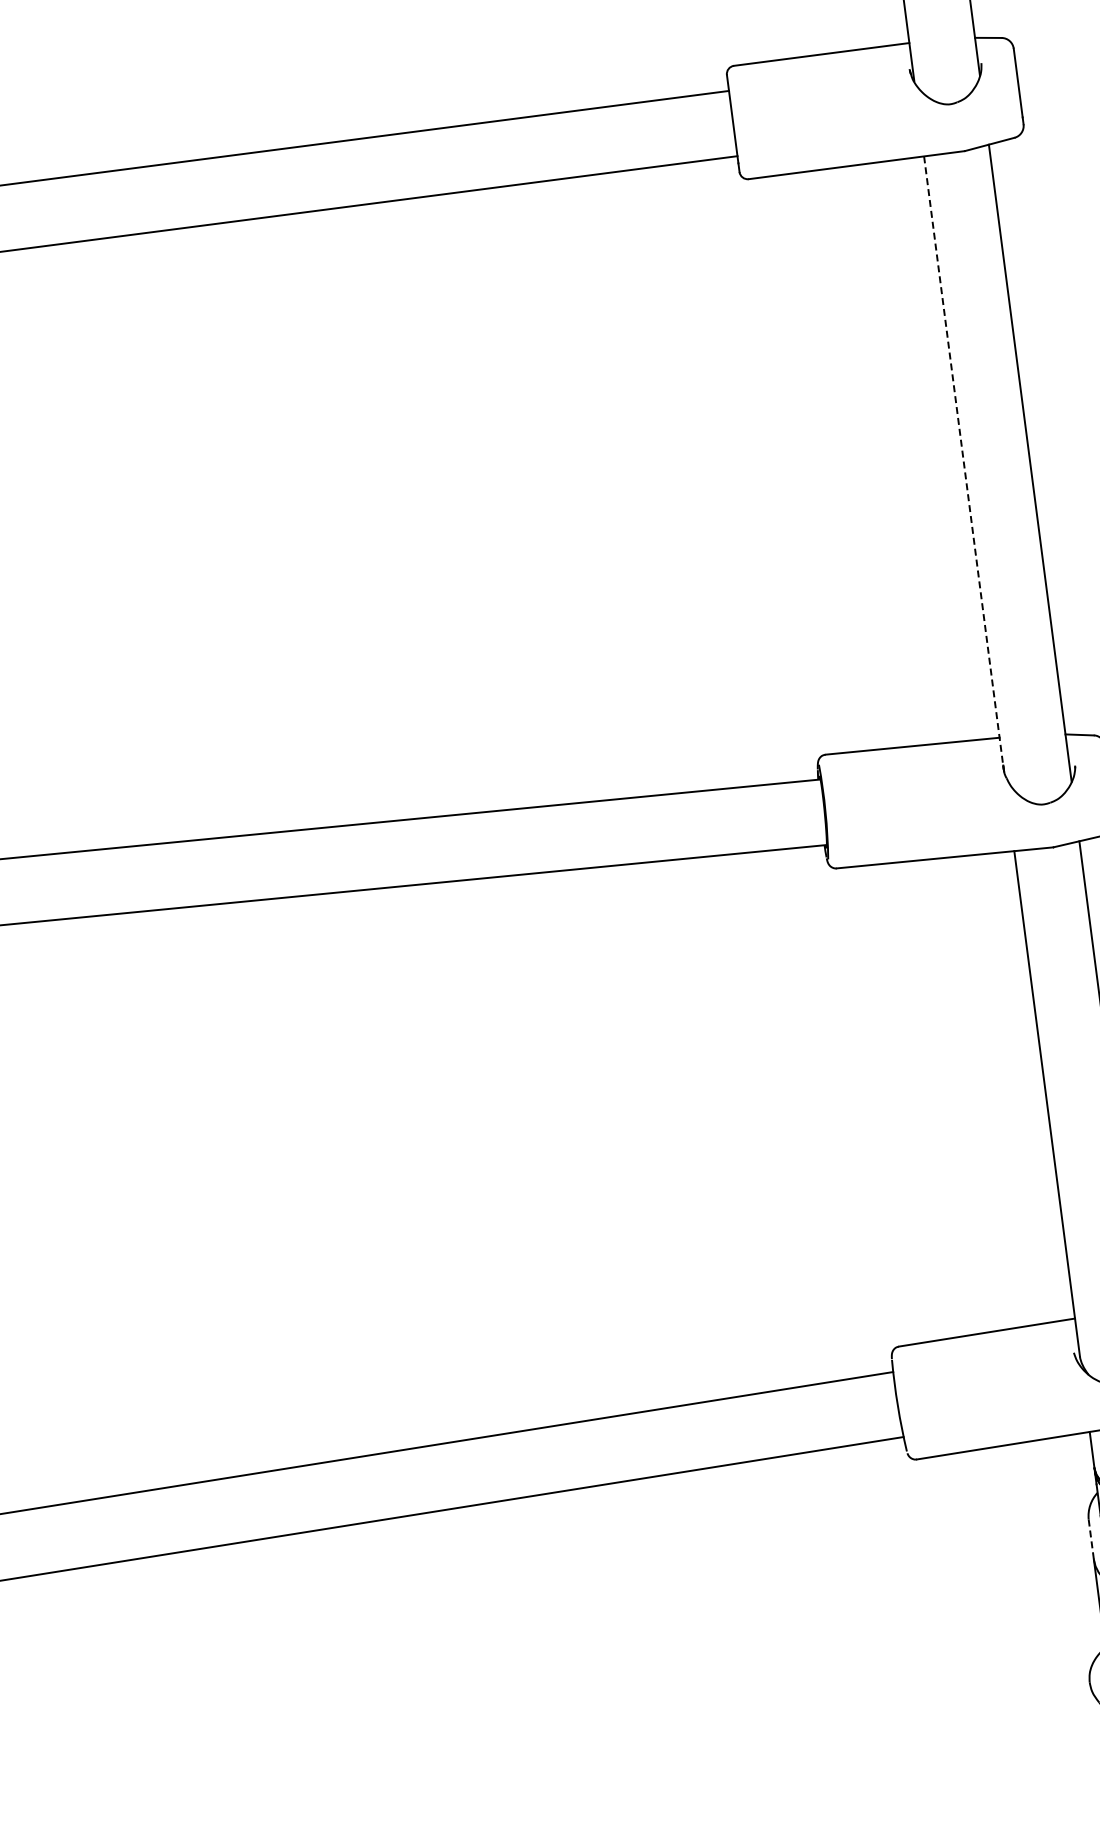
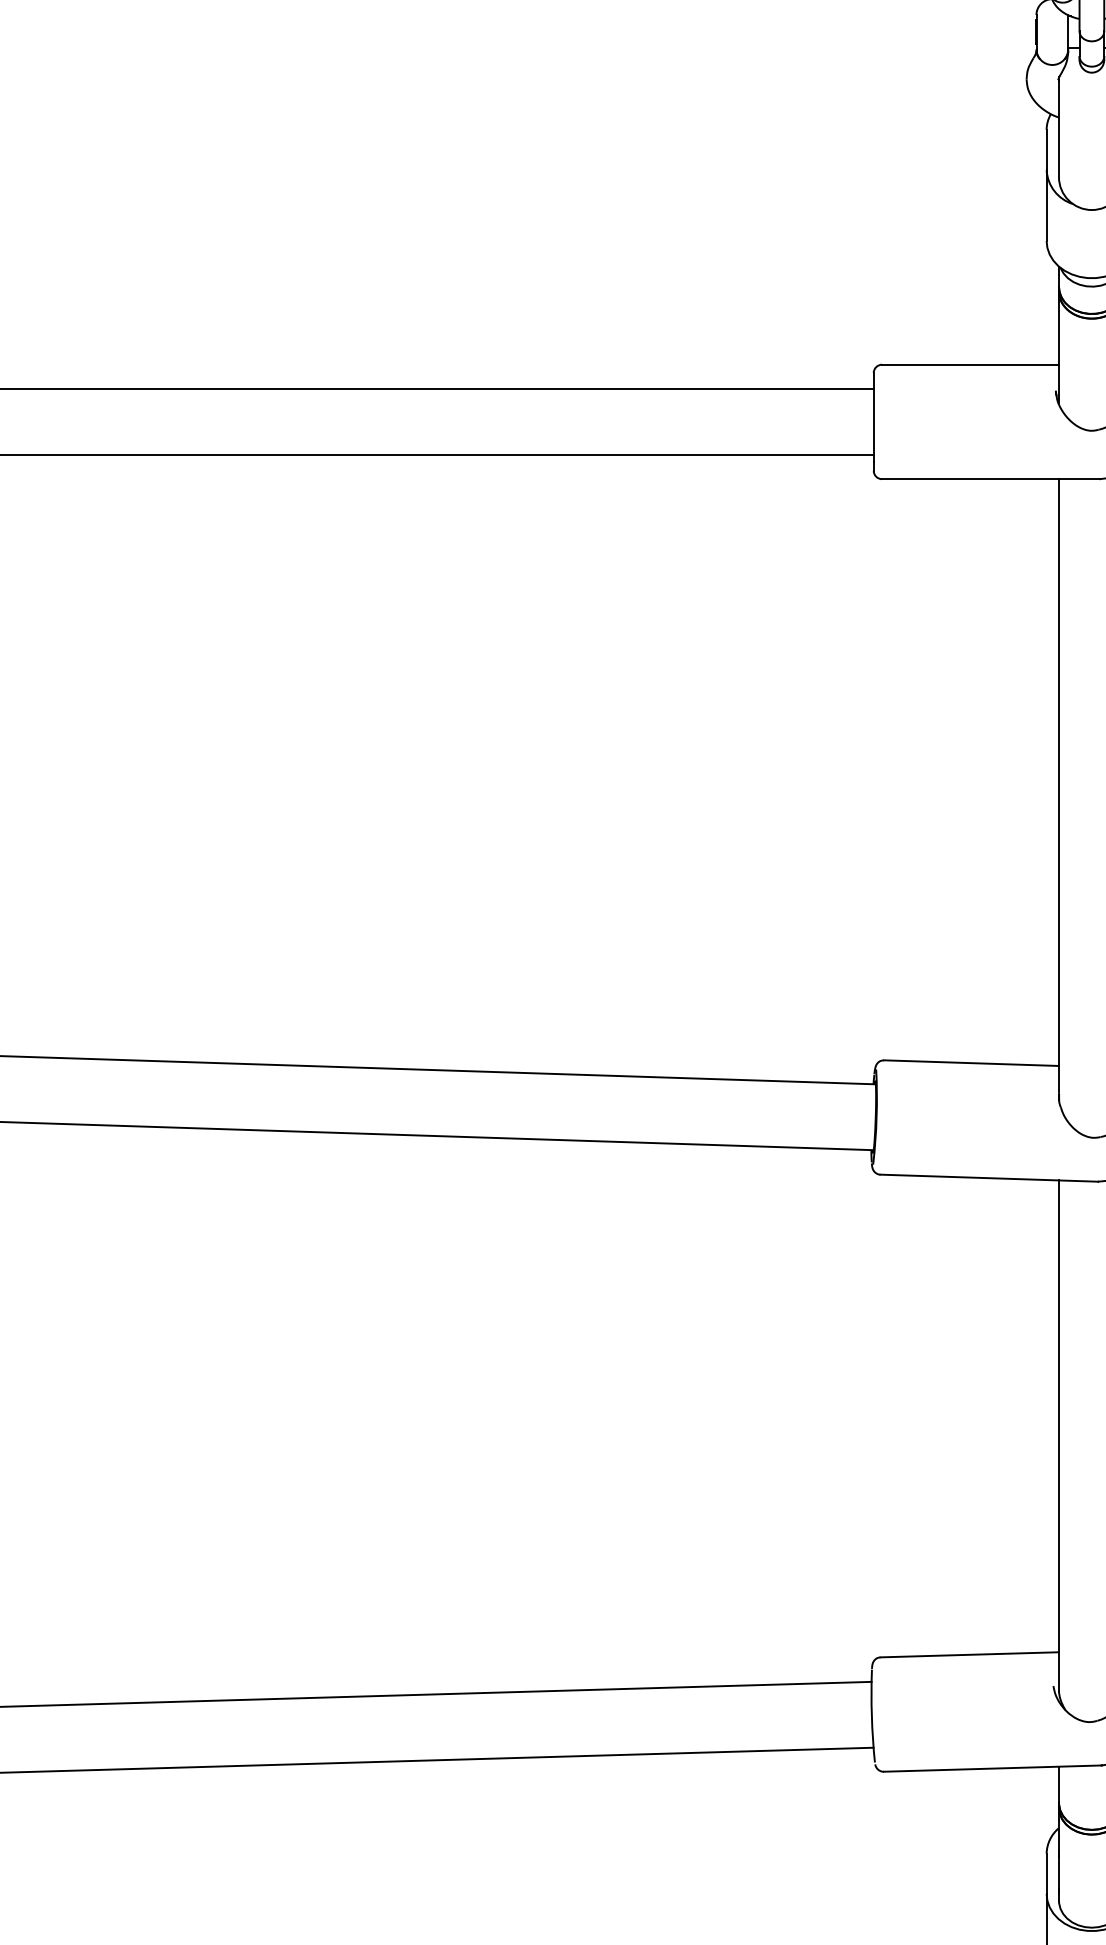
line: (963, 459) -> (1058, 785), dashed -> solid
line: (1091, 1540) -> (1046, 1874), dashed -> solid

